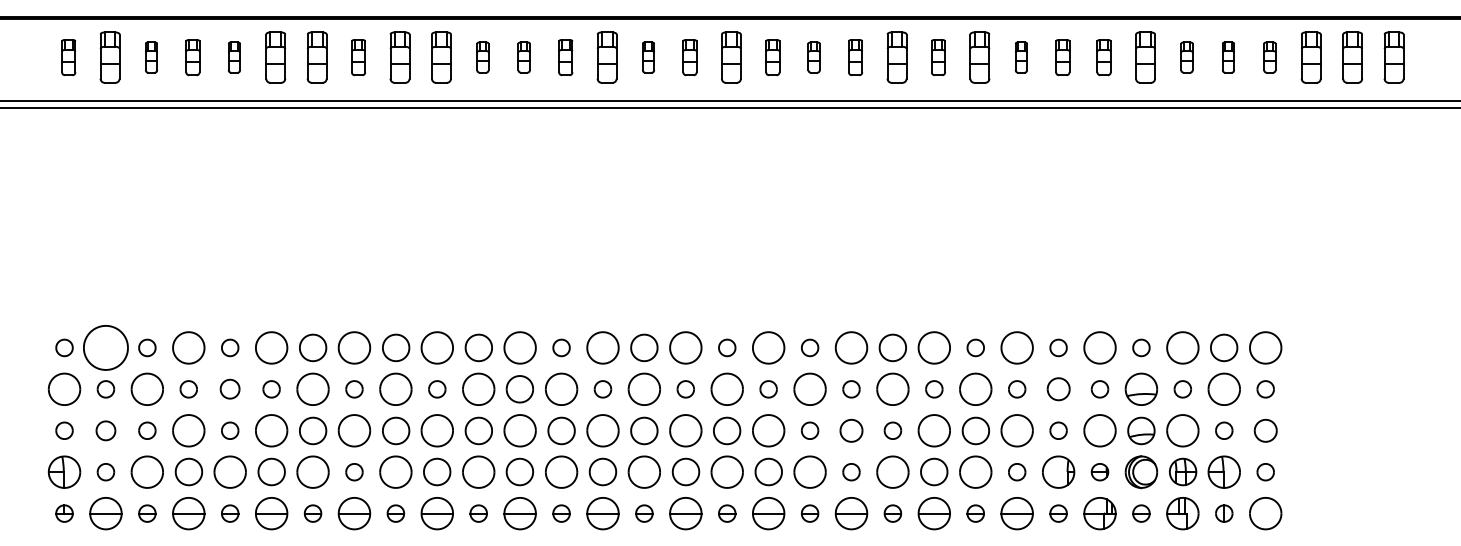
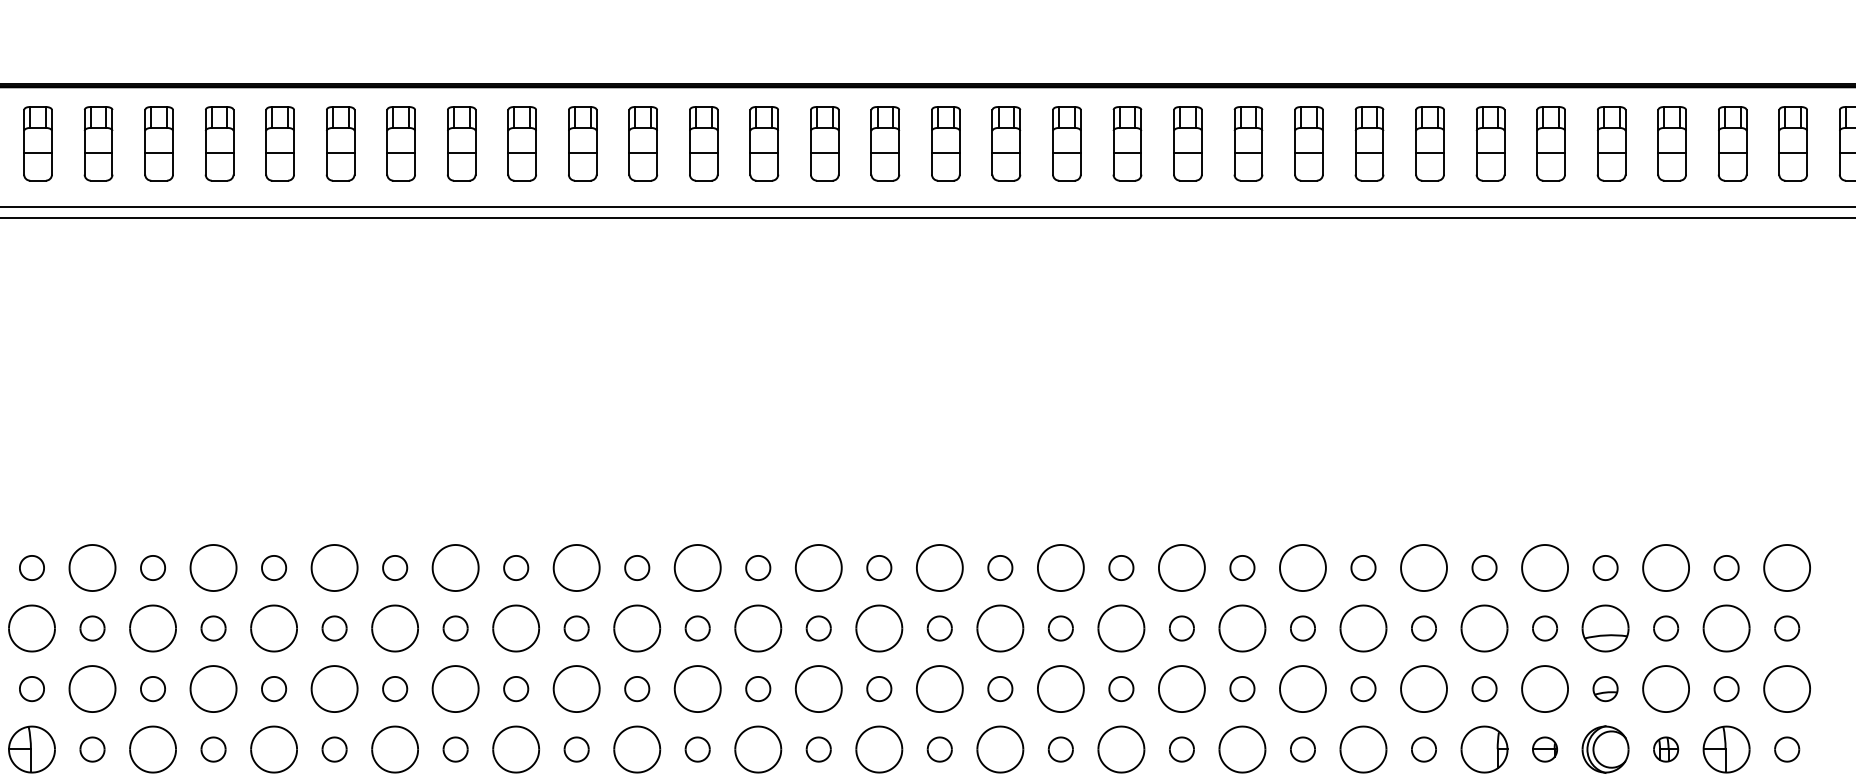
part: (68, 57) -> (37, 143), size x1.43
part: (151, 57) -> (159, 143), size x1.67
part: (192, 57) -> (218, 143), size x1.43
part: (234, 57) -> (280, 143), size x1.67
part: (358, 57) -> (461, 143), size x1.43
part: (482, 57) -> (642, 143), size x1.67
part: (523, 57) -> (702, 143), size x1.67
part: (565, 57) -> (764, 143), size x1.43
part: (648, 57) -> (885, 143), size x1.67
part: (689, 57) -> (945, 143), size x1.43
part: (772, 57) -> (1066, 143), size x1.43
part: (813, 57) -> (1126, 143), size x1.67
part: (855, 57) -> (1187, 143), size x1.43
part: (938, 57) -> (1309, 143), size x1.43
part: (1021, 57) -> (1430, 143), size x1.67
part: (1062, 57) -> (1490, 143), size x1.43
part: (1103, 57) -> (1550, 143), size x1.43
part: (1186, 57) -> (1671, 143), size x1.67
part: (1228, 57) -> (1732, 143), size x1.67
part: (1269, 57) -> (1792, 143), size x1.67
part: (105, 347) -> (91, 567), size x0.71
part: (312, 347) -> (394, 567), size x0.62
part: (395, 347) -> (515, 567), size x0.62
part: (478, 347) -> (636, 567), size x0.62
part: (644, 347) -> (879, 567), size x0.62
part: (892, 347) -> (1241, 567), size x0.62
part: (1224, 347) -> (1726, 567), size x0.62
part: (229, 388) -> (273, 627), size x1.67
part: (1058, 388) -> (1484, 627), size x1.43
part: (520, 389) -> (698, 628), size x0.62
part: (105, 430) -> (91, 688), size x1.67
part: (312, 430) -> (394, 688), size x0.62
part: (395, 430) -> (515, 688), size x0.62
part: (478, 430) -> (636, 688), size x0.62
part: (561, 430) -> (758, 688), size x0.62
part: (644, 430) -> (879, 688), size x0.62
part: (727, 430) -> (1000, 688), size x0.62
part: (851, 430) -> (1181, 688), size x1.43
part: (975, 430) -> (1363, 688), size x0.62
part: (1141, 430) -> (1605, 688), size x0.62
part: (1265, 430) -> (1786, 688), size x1.43
part: (188, 472) -> (213, 750), size x0.62
part: (271, 472) -> (334, 750), size x0.62
part: (437, 472) -> (576, 750), size x0.62
part: (520, 472) -> (698, 750), size x0.62
part: (602, 472) -> (818, 750), size x0.62
part: (685, 472) -> (939, 750), size x0.62
part: (768, 472) -> (1060, 750), size x0.62
part: (934, 472) -> (1303, 750), size x0.62
part: (1182, 472) -> (1665, 750), size x0.62

